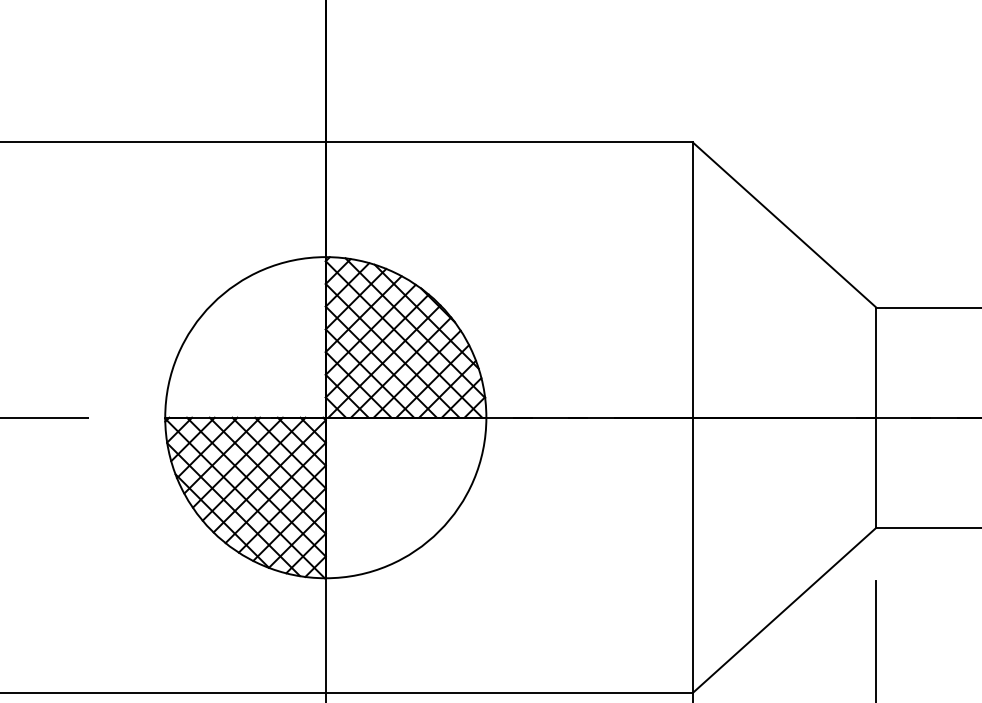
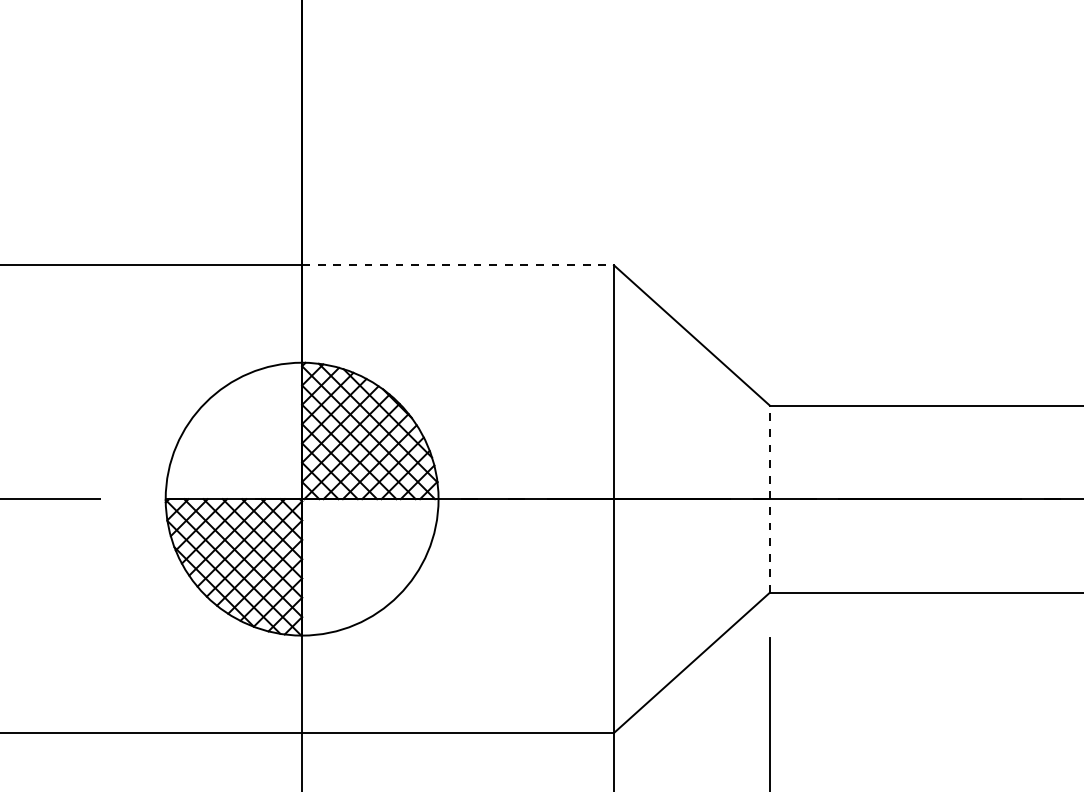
line: (509, 142) -> (458, 265), solid -> dashed
line: (875, 418) -> (769, 499), solid -> dashed

